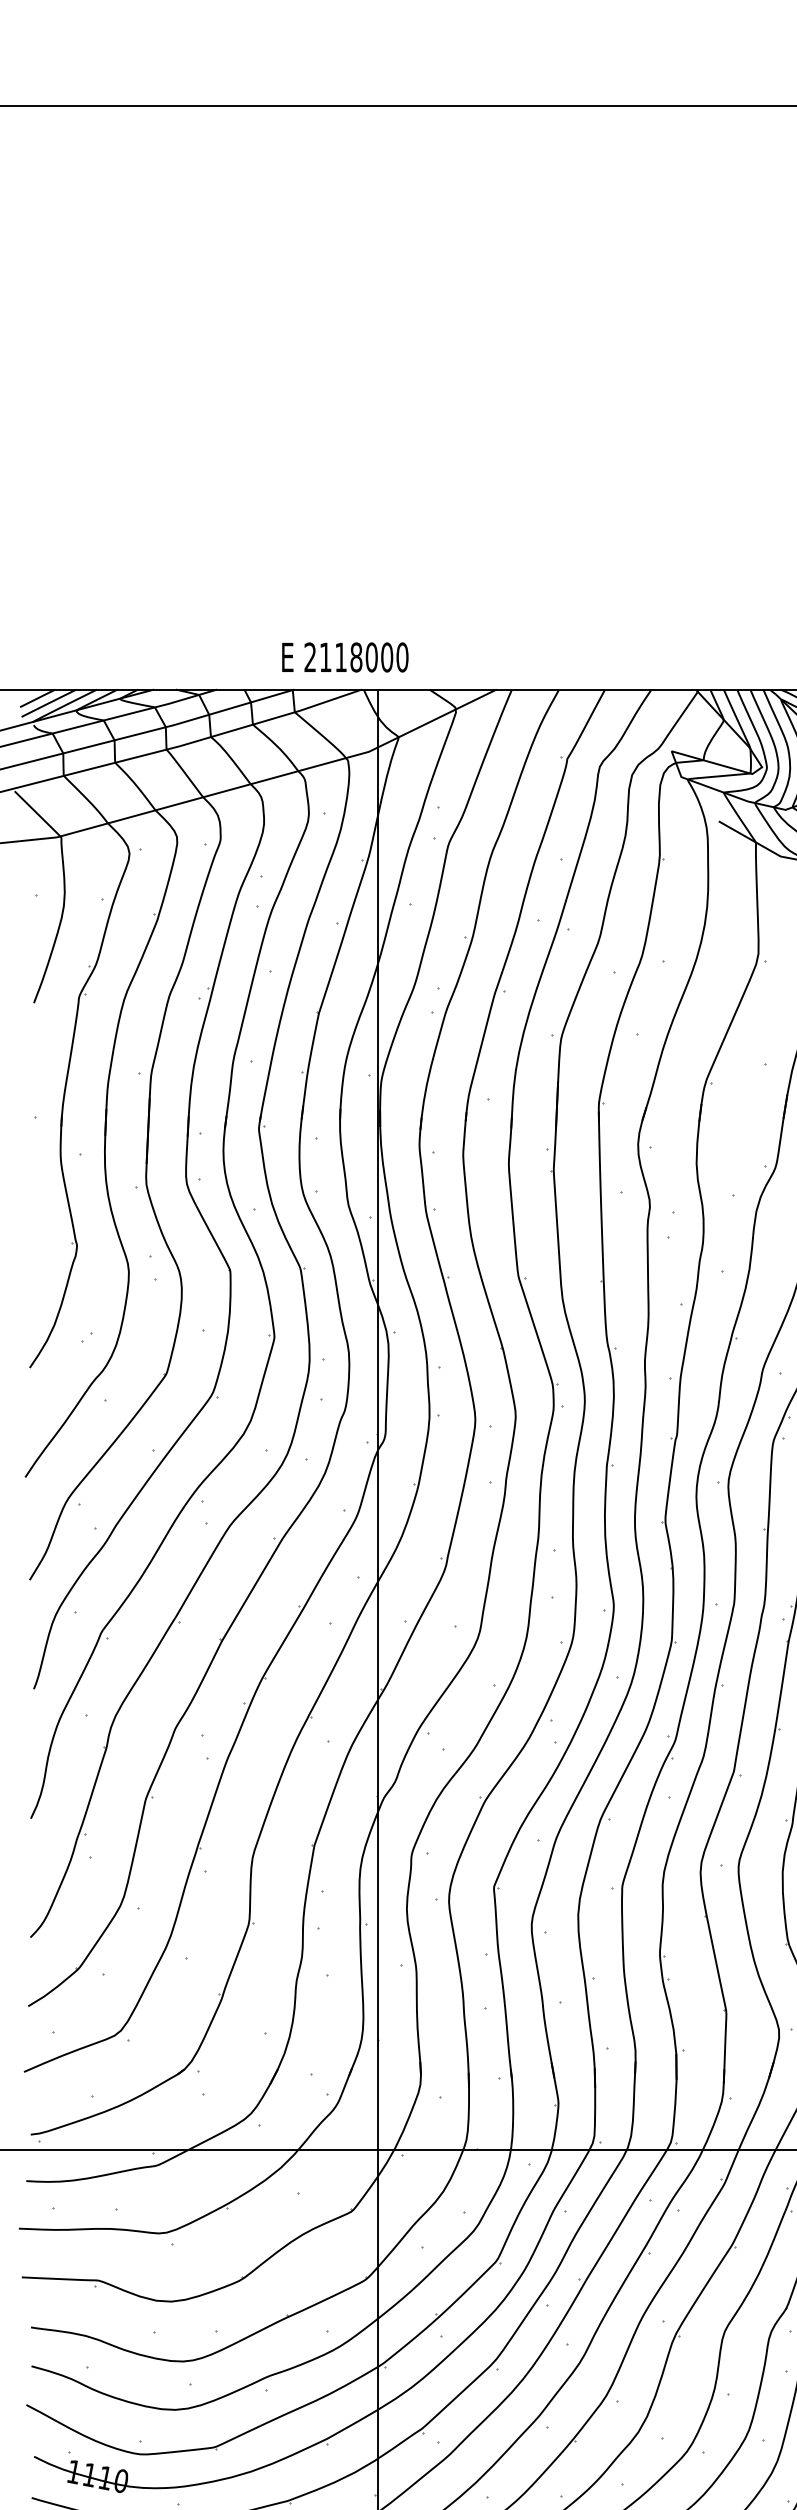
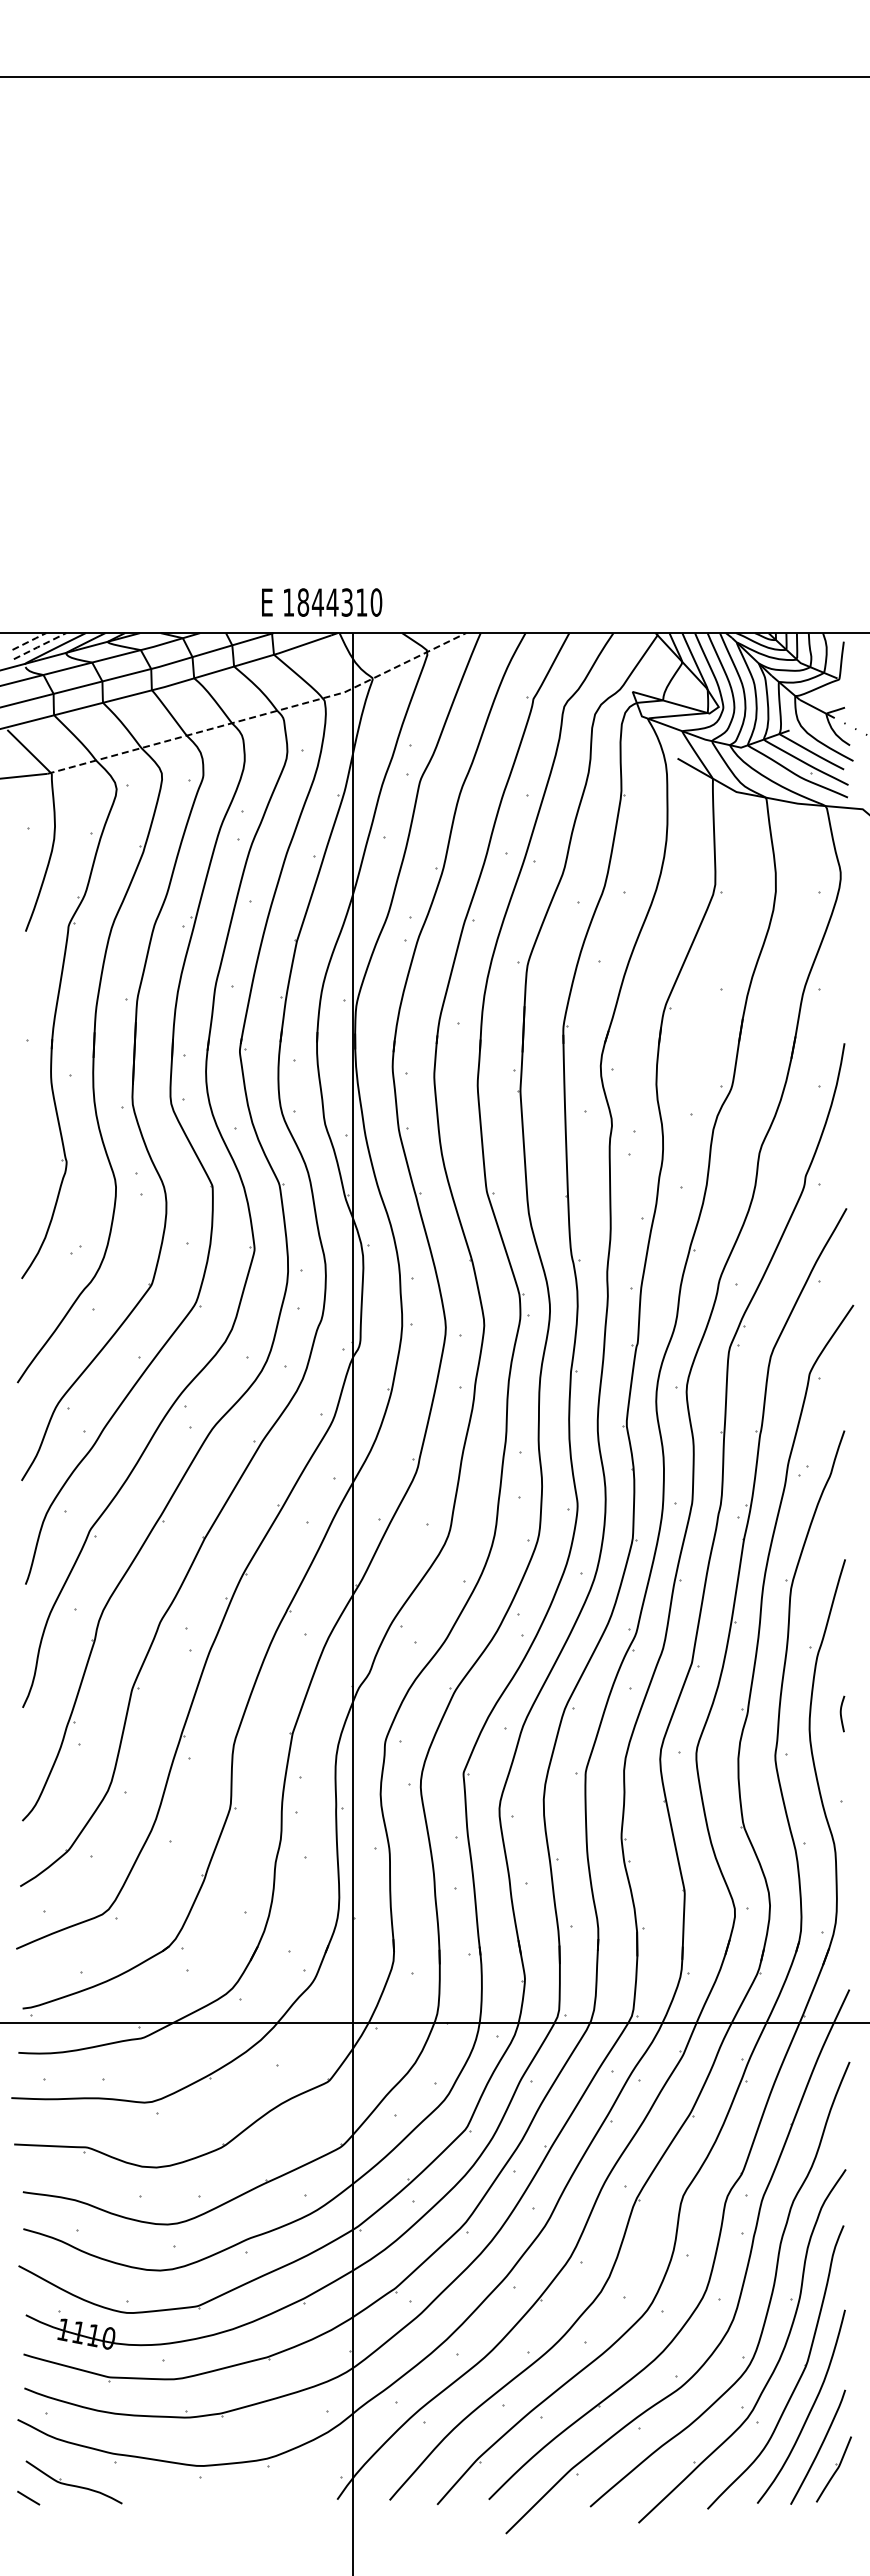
text: (348, 657) -> (325, 602), 2118000 -> 1844310
line: (37, 698) -> (29, 641), solid -> dashed
line: (49, 703) -> (40, 646), solid -> dashed
line: (282, 775) -> (262, 714), solid -> dashed

